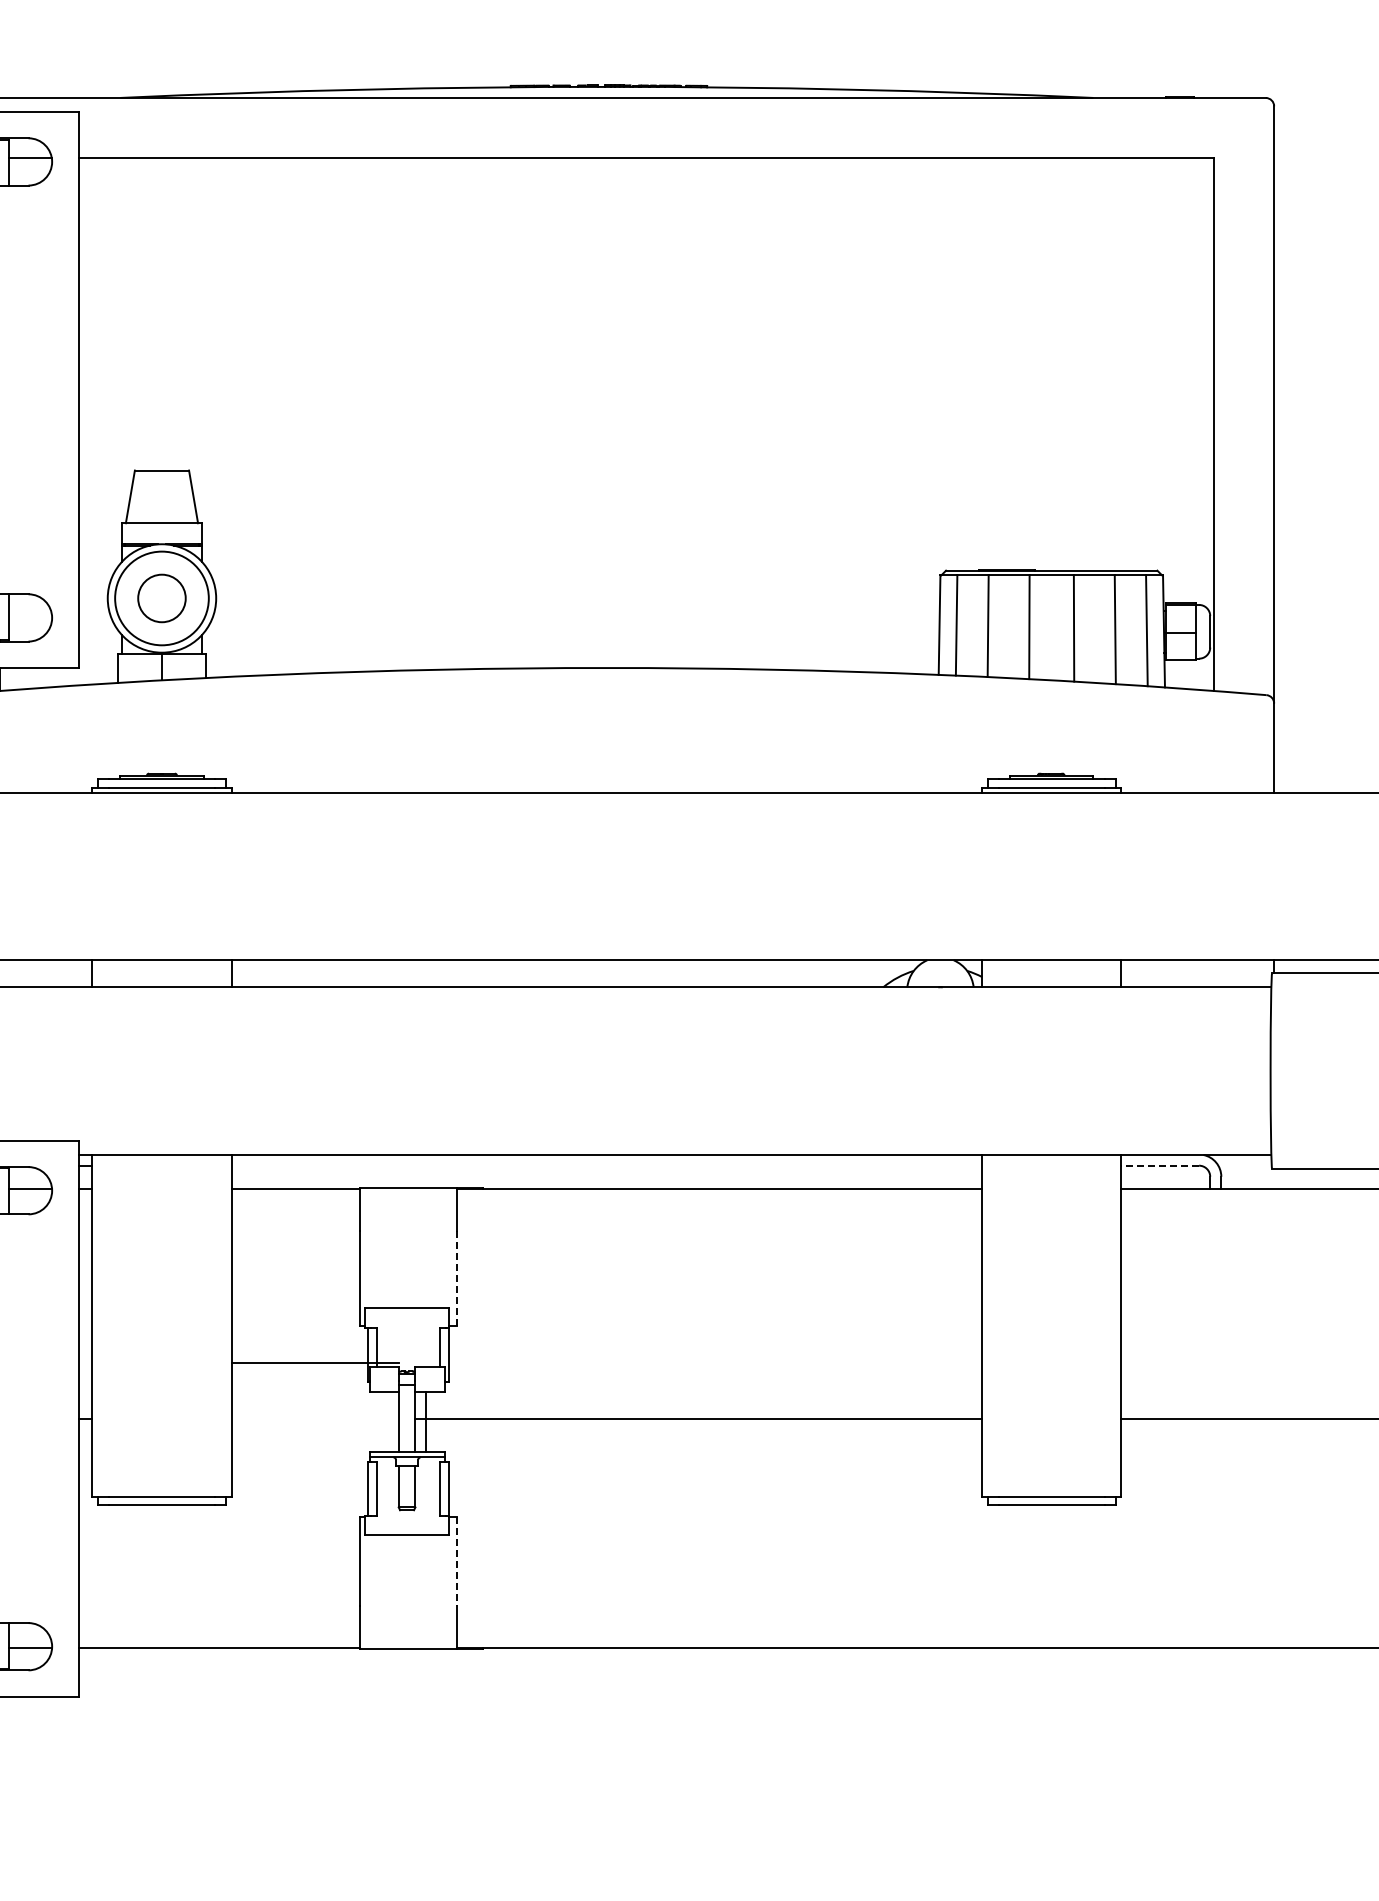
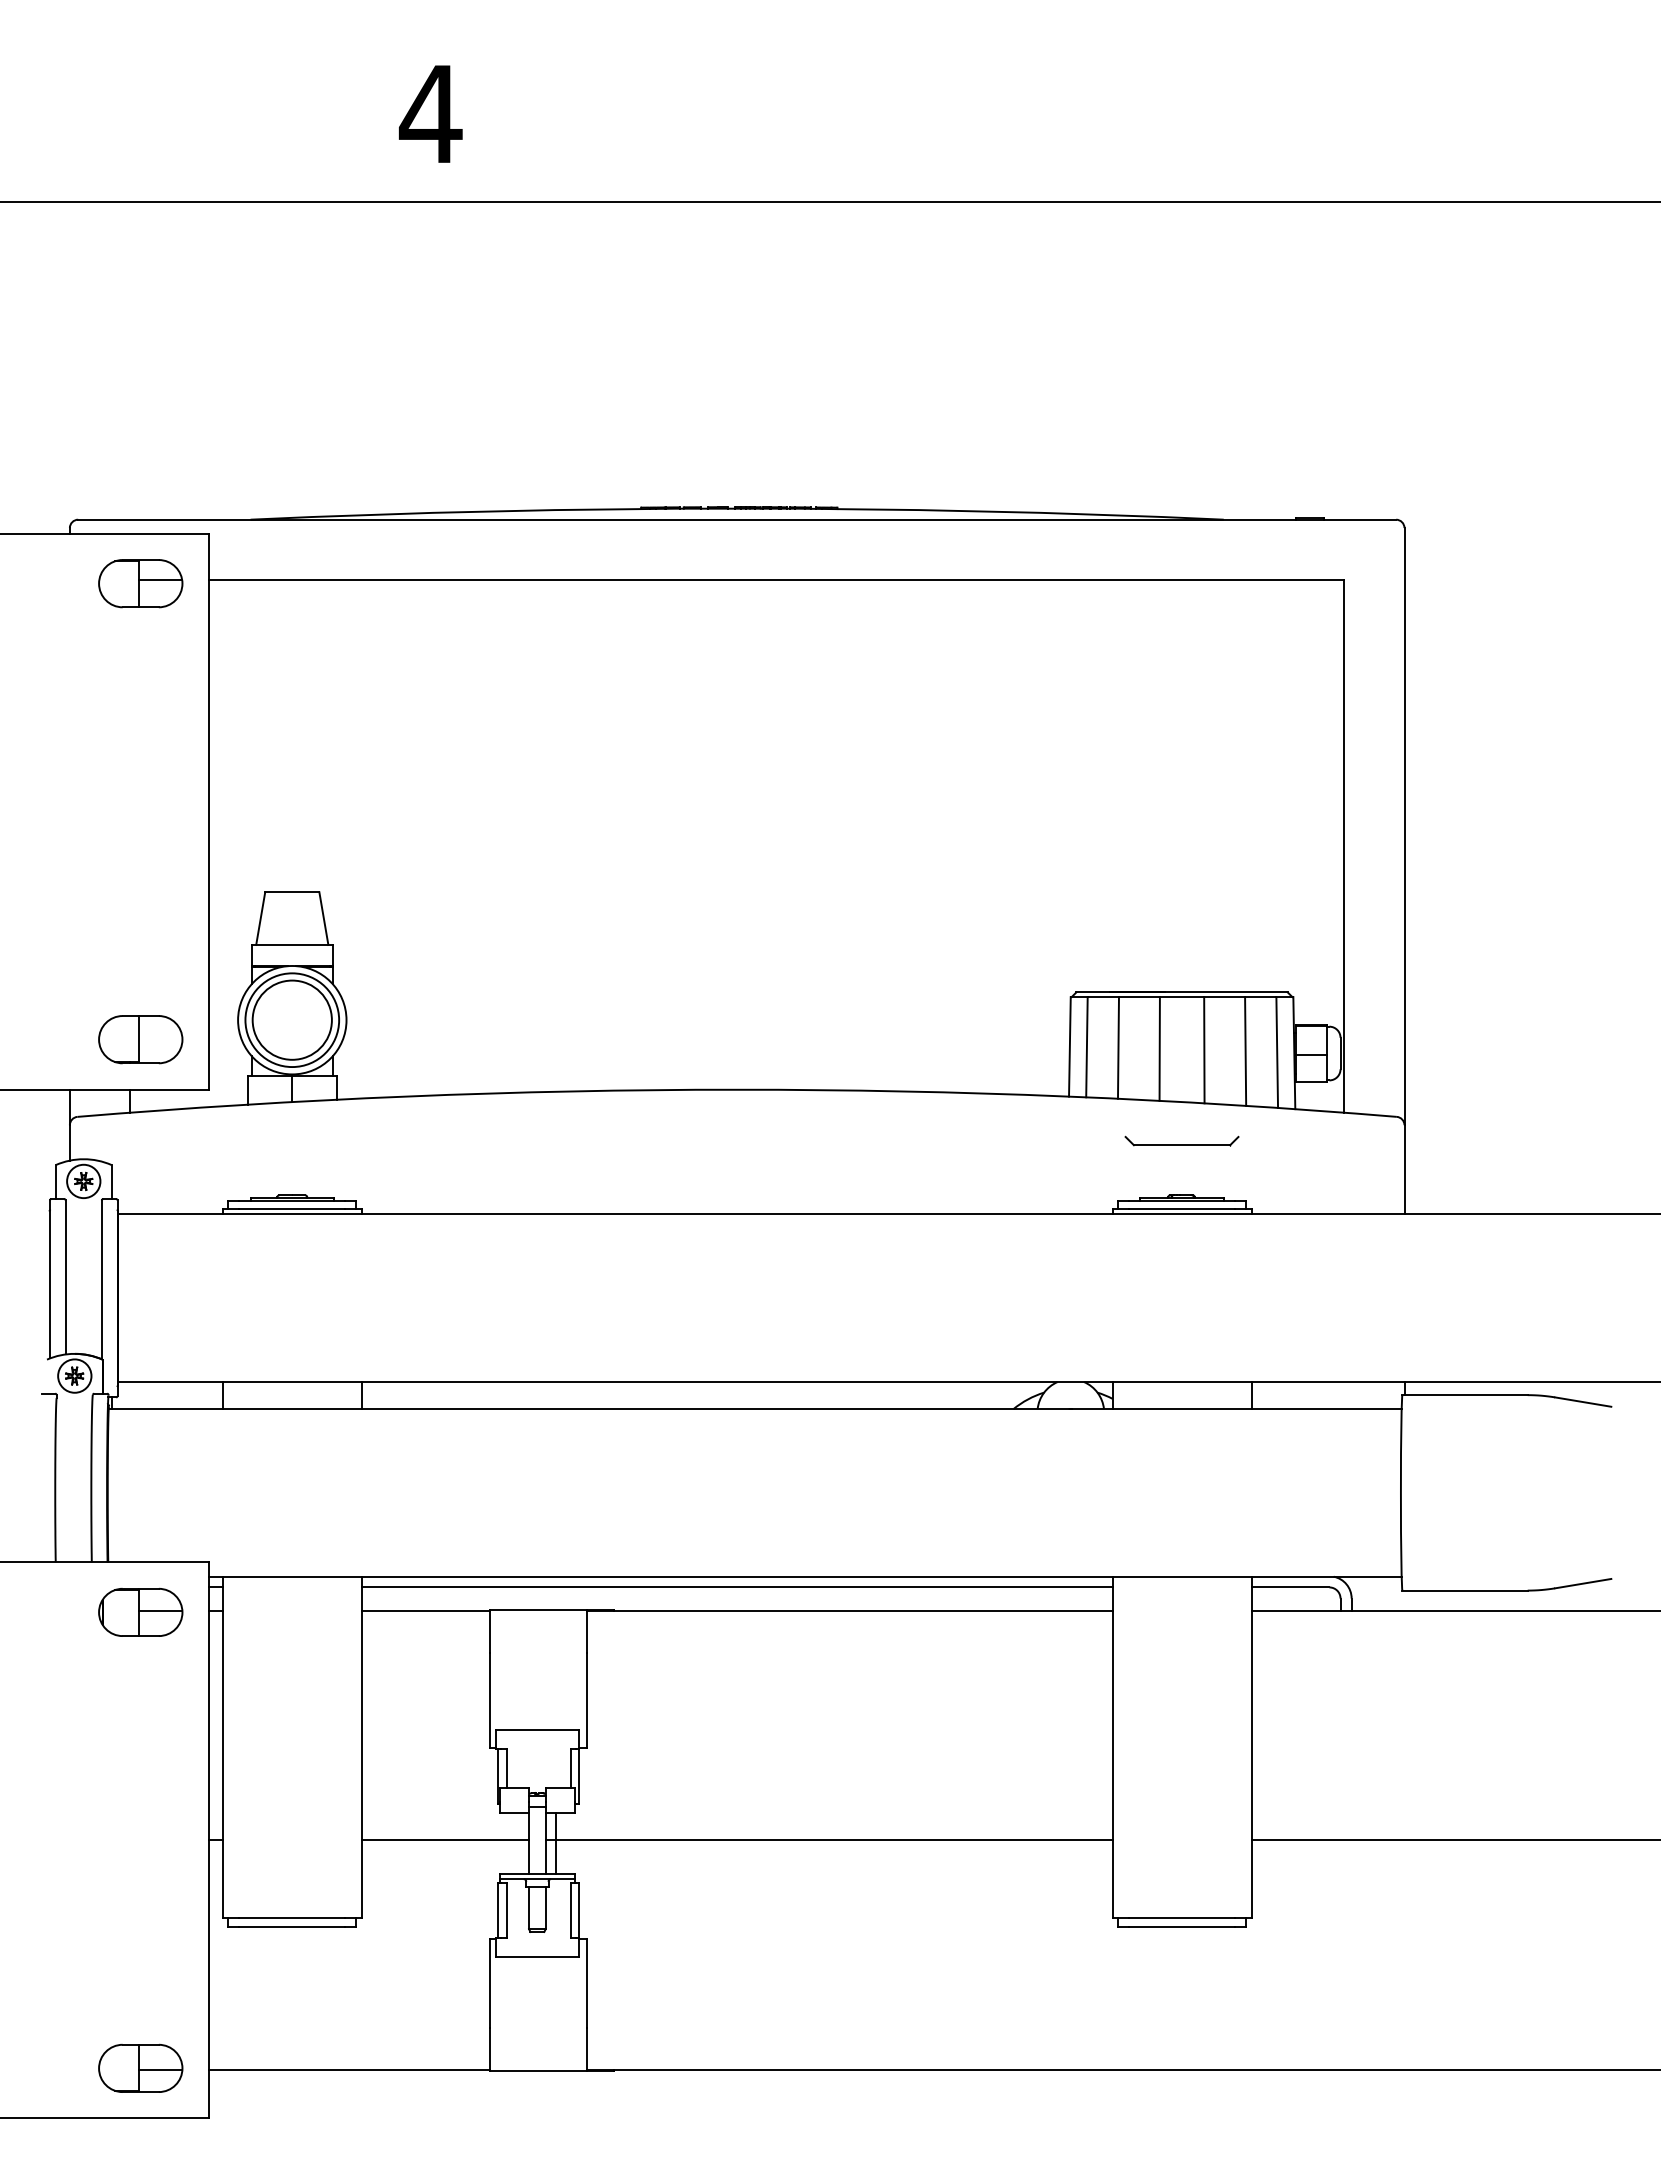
circle: (161, 597) -> (291, 1019), size x1.67
part: (1051, 718) -> (1181, 1140), added
line: (606, 1165) -> (736, 1587), added
line: (1160, 1165) -> (1290, 1587), dashed -> solid
line: (457, 1278) -> (587, 1700), dashed -> solid
line: (315, 1362) -> (445, 1840), moved
line: (457, 1561) -> (587, 1983), dashed -> solid

